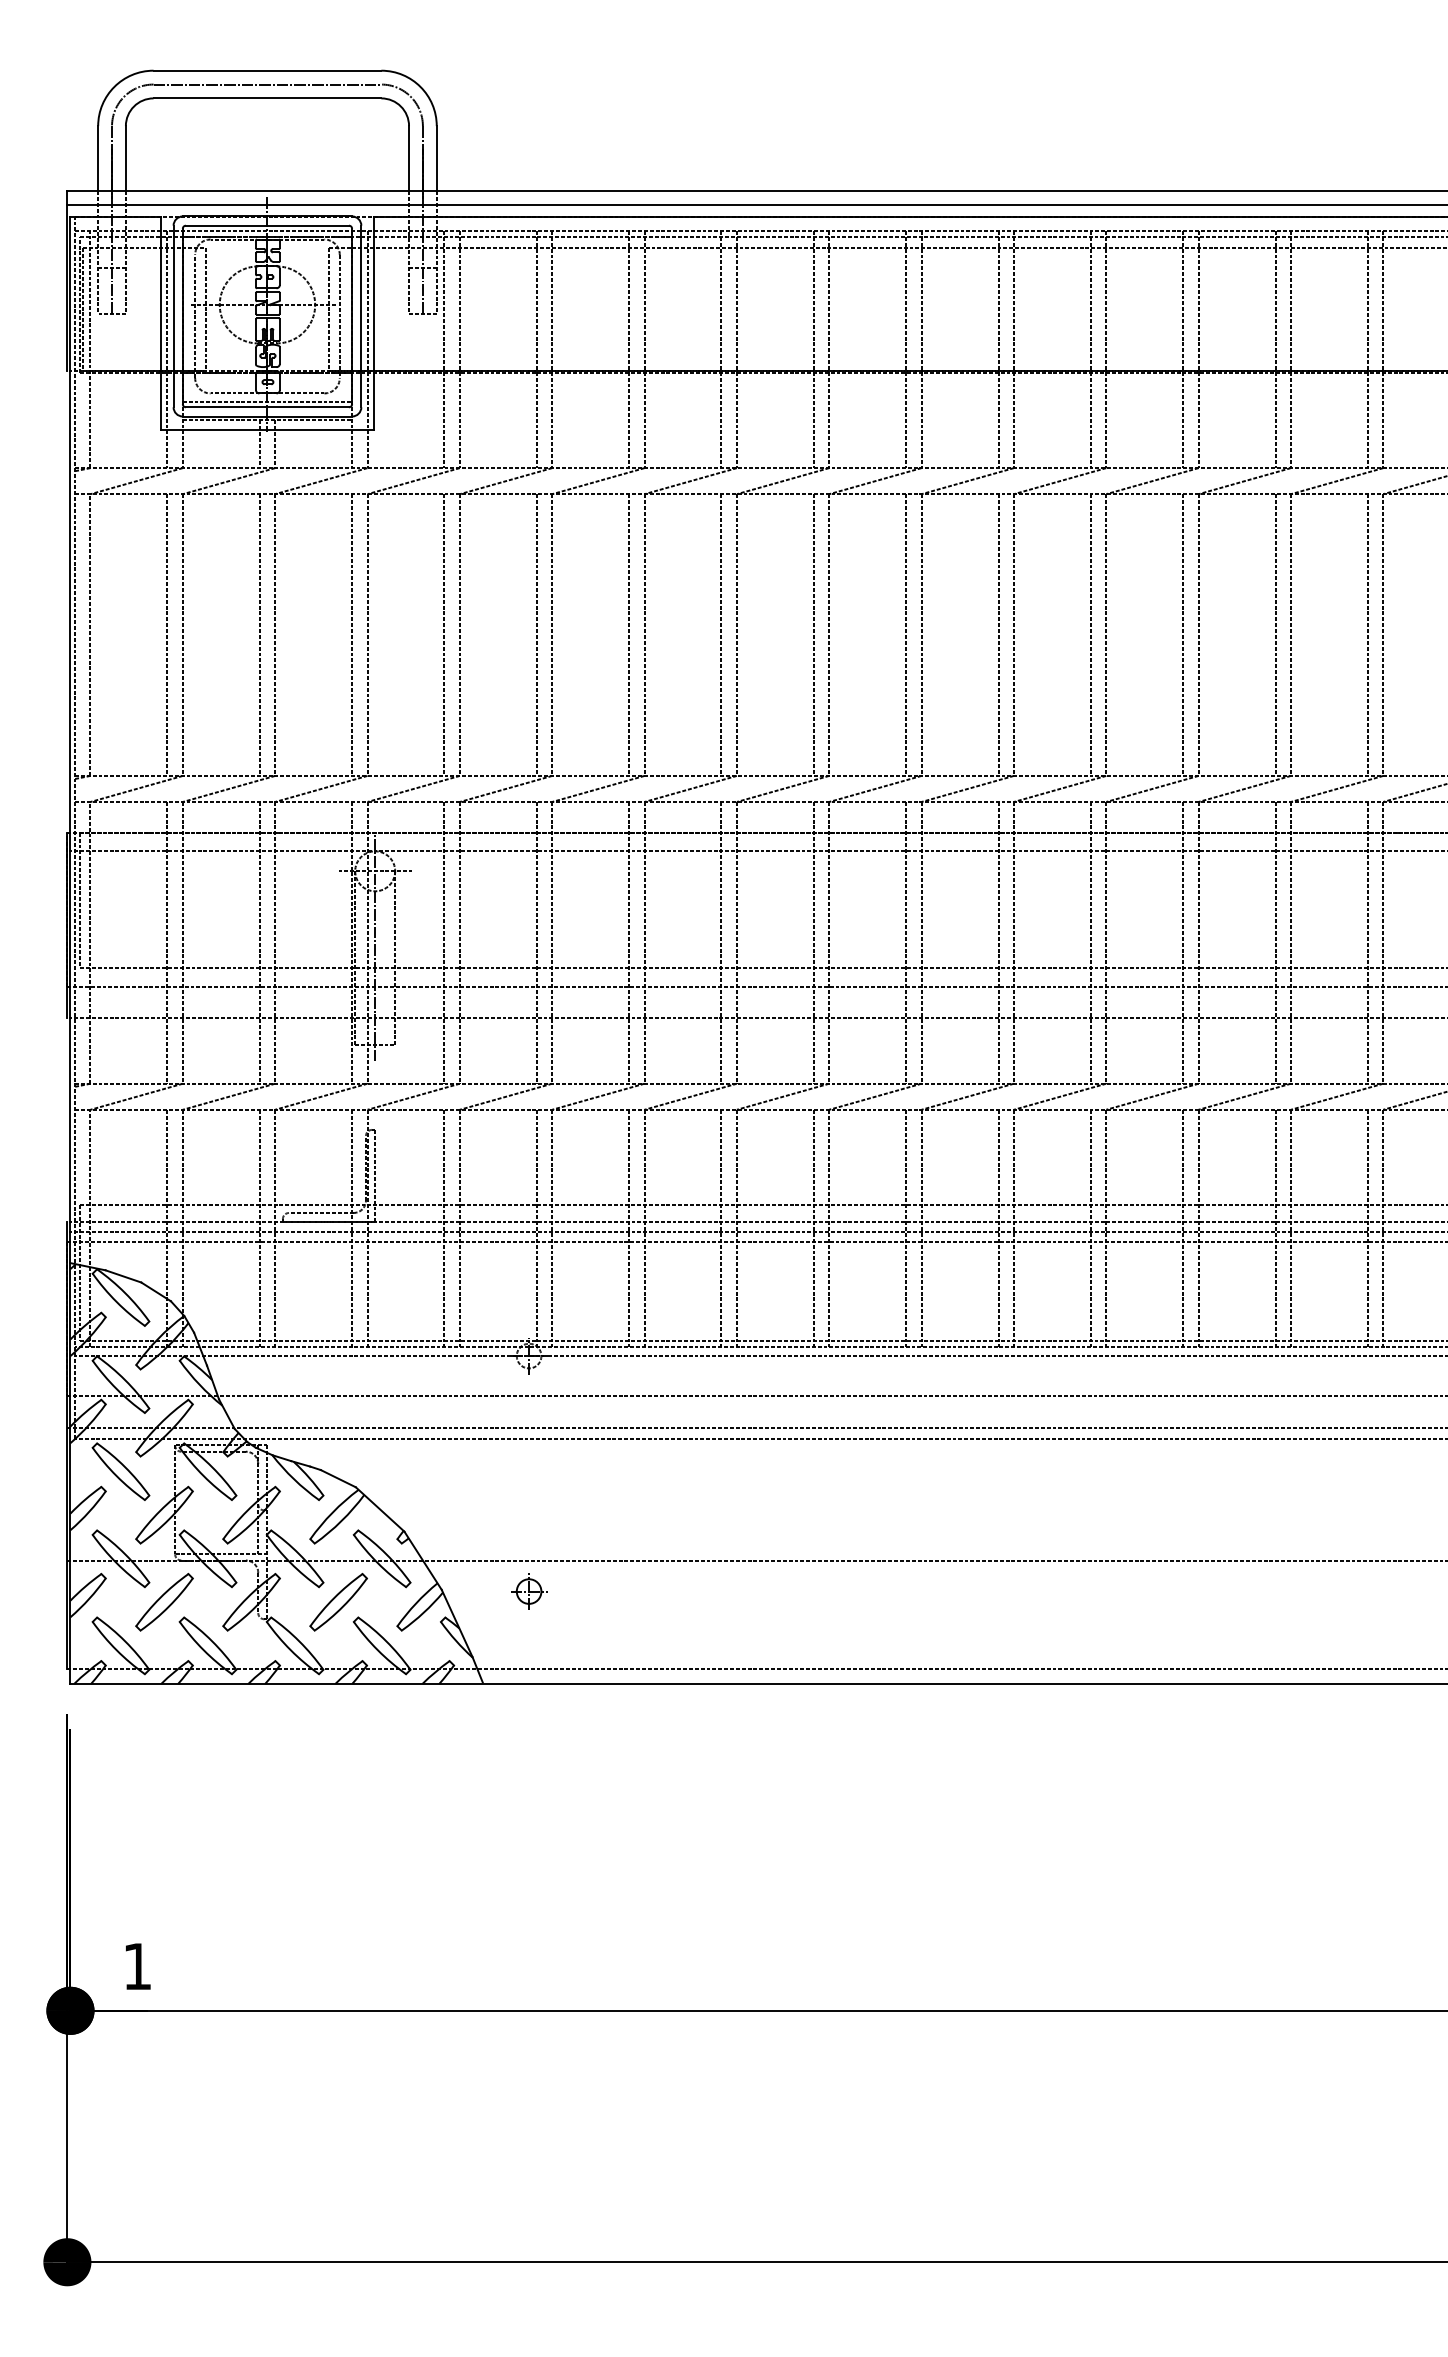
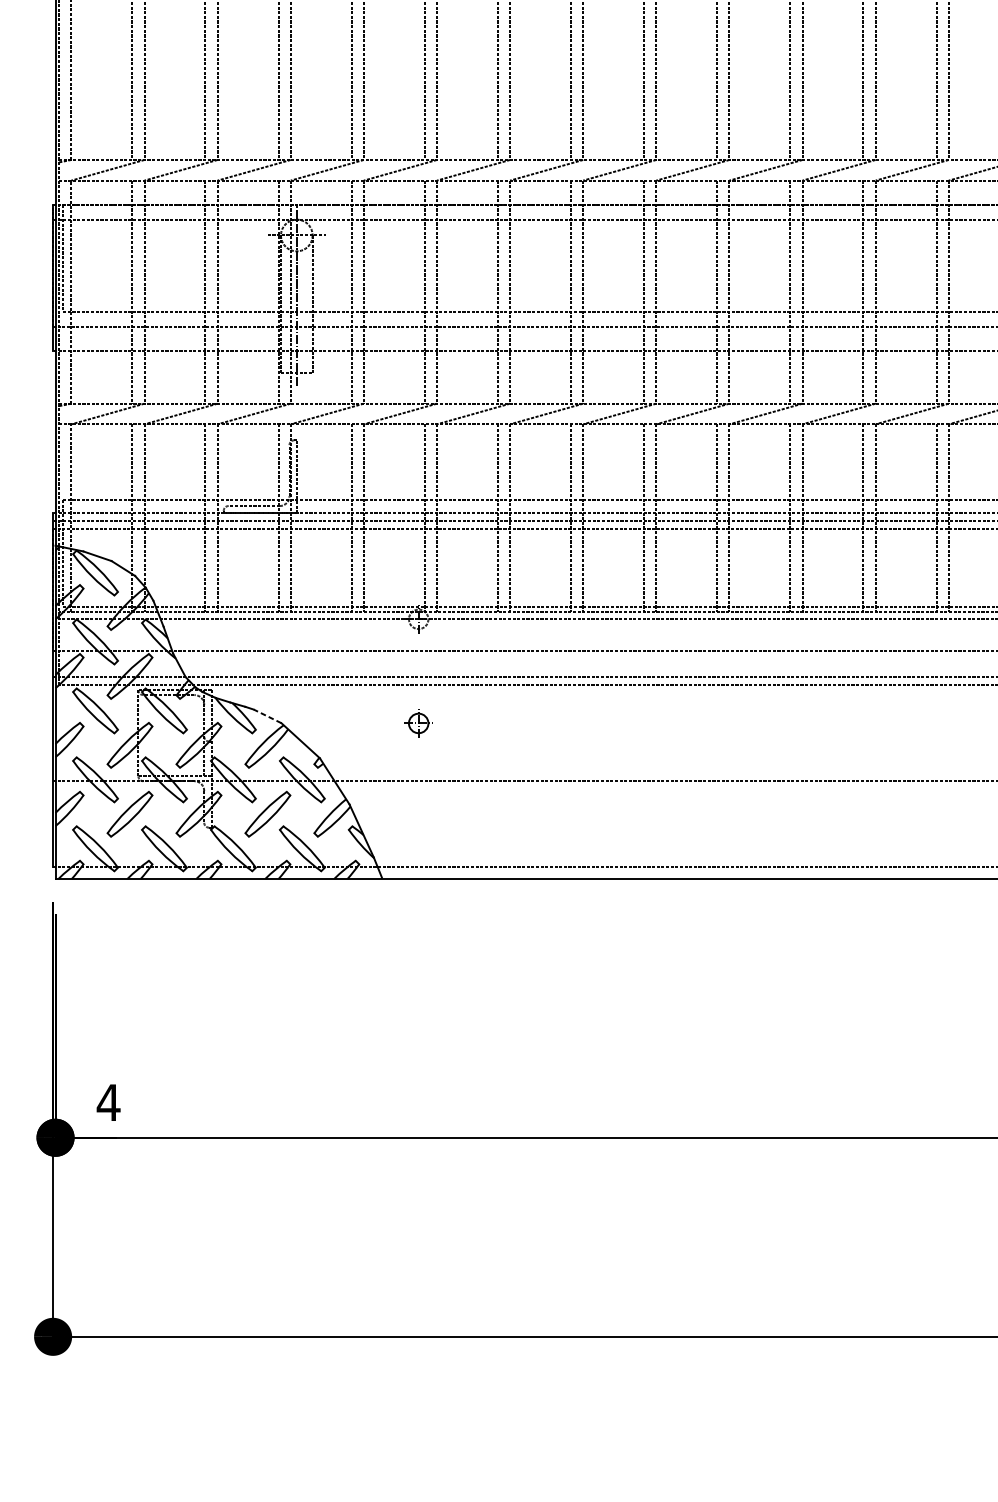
line: (337, 1478) -> (266, 716), solid -> dashed
part: (529, 1591) -> (419, 723), moved
text: (137, 1966) -> (108, 1102), 1 -> 4

